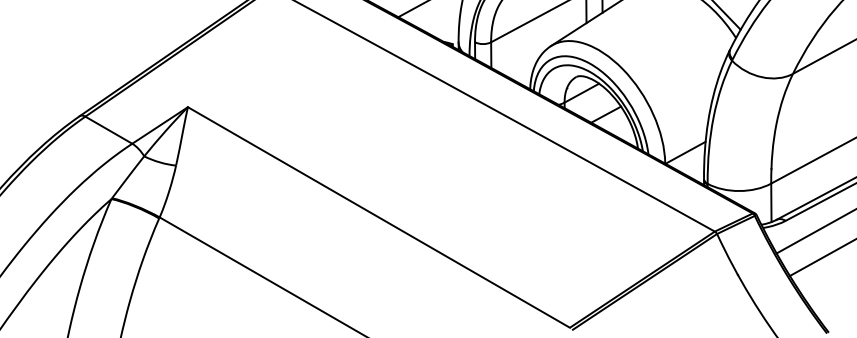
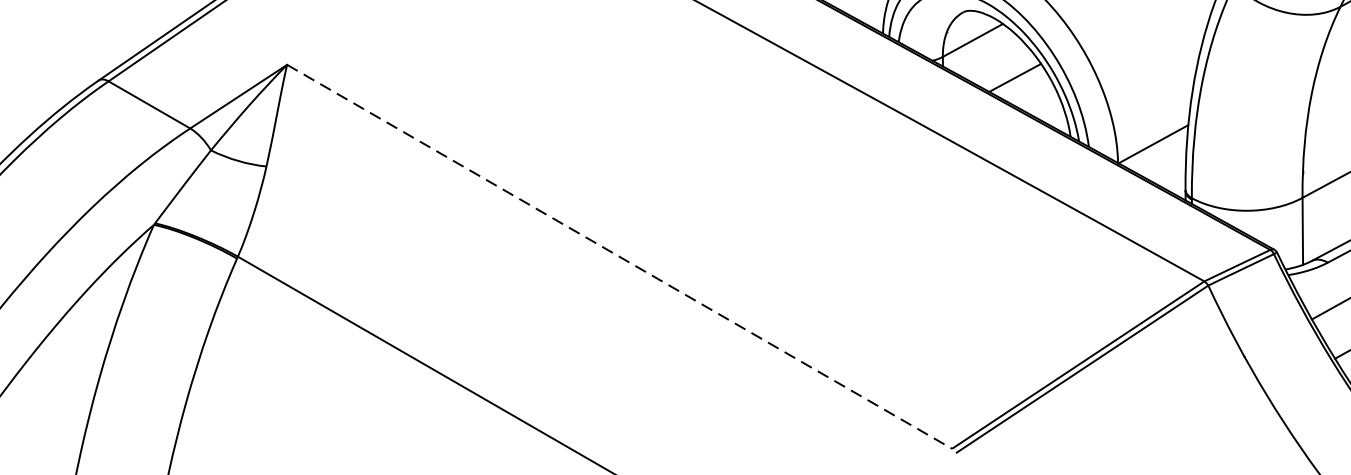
line: (378, 217) -> (618, 256), solid -> dashed

